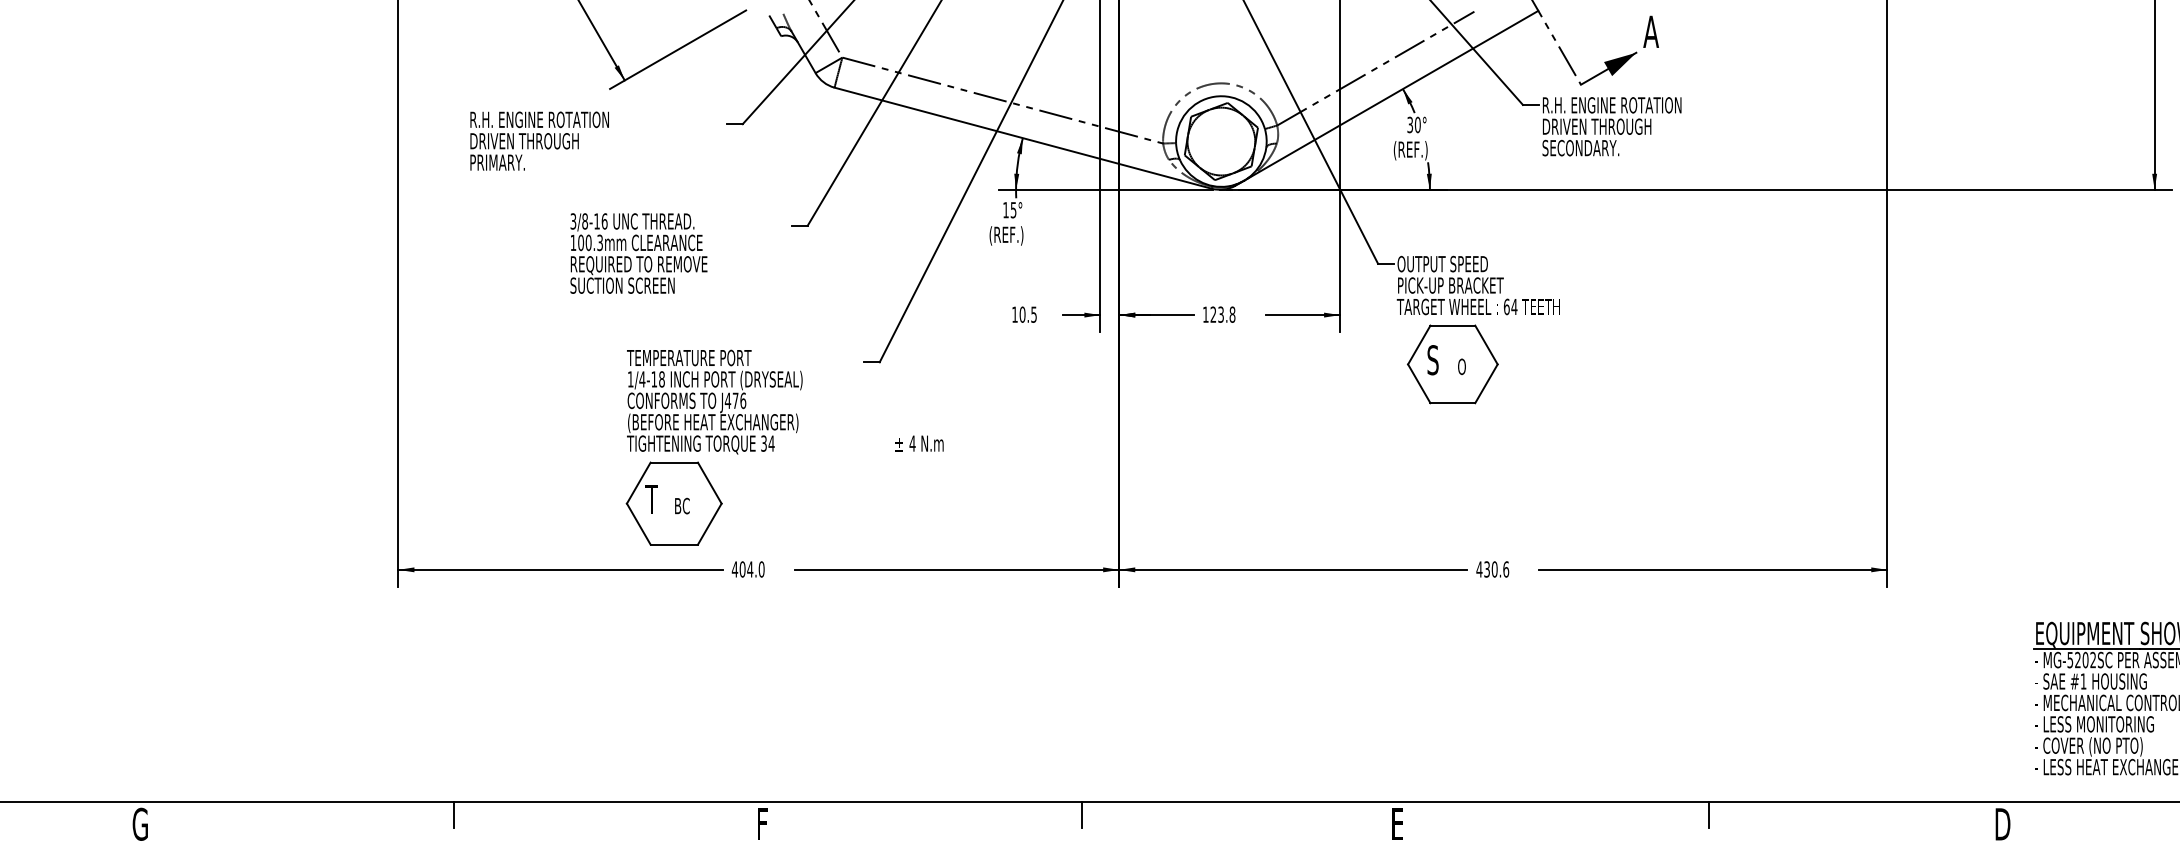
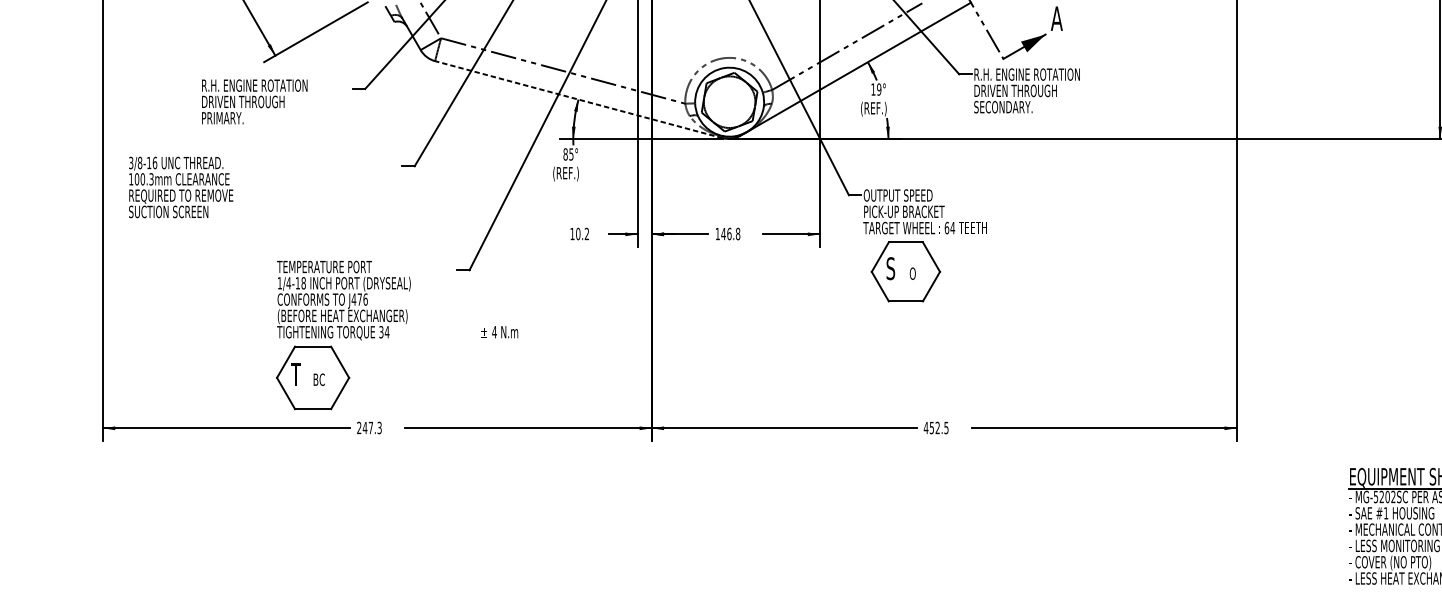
text: (1413, 124) -> (875, 89), 30° -> 19°
line: (1022, 138) -> (578, 99), solid -> dashed
text: (539, 140) -> (254, 101), moved
text: (1005, 210) -> (565, 154), 15° -> 85°
text: (638, 253) -> (180, 187), moved
text: (1033, 314) -> (586, 233), 10.5 -> 10.2
text: (1217, 314) -> (726, 233), 123.8 -> 146.8
text: (747, 569) -> (368, 428), 404.0 -> 247.3
text: (1496, 569) -> (939, 428), 430.6 -> 452.5

